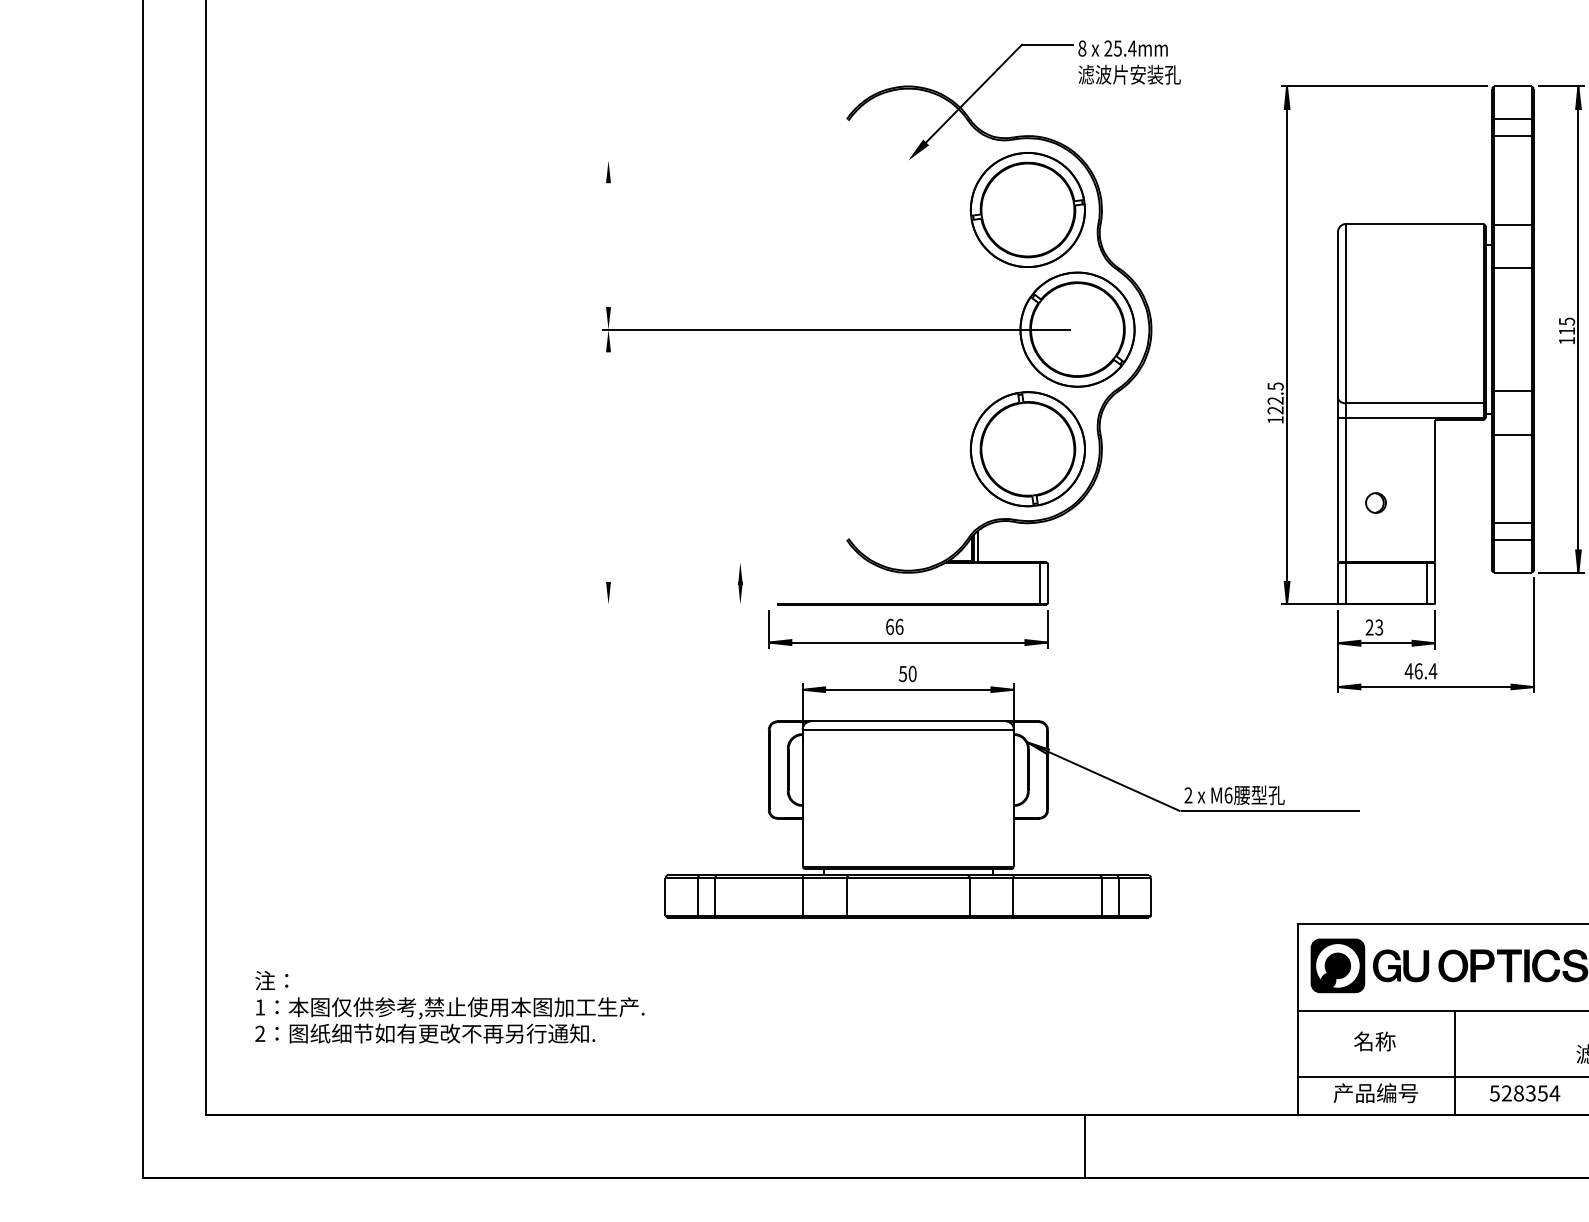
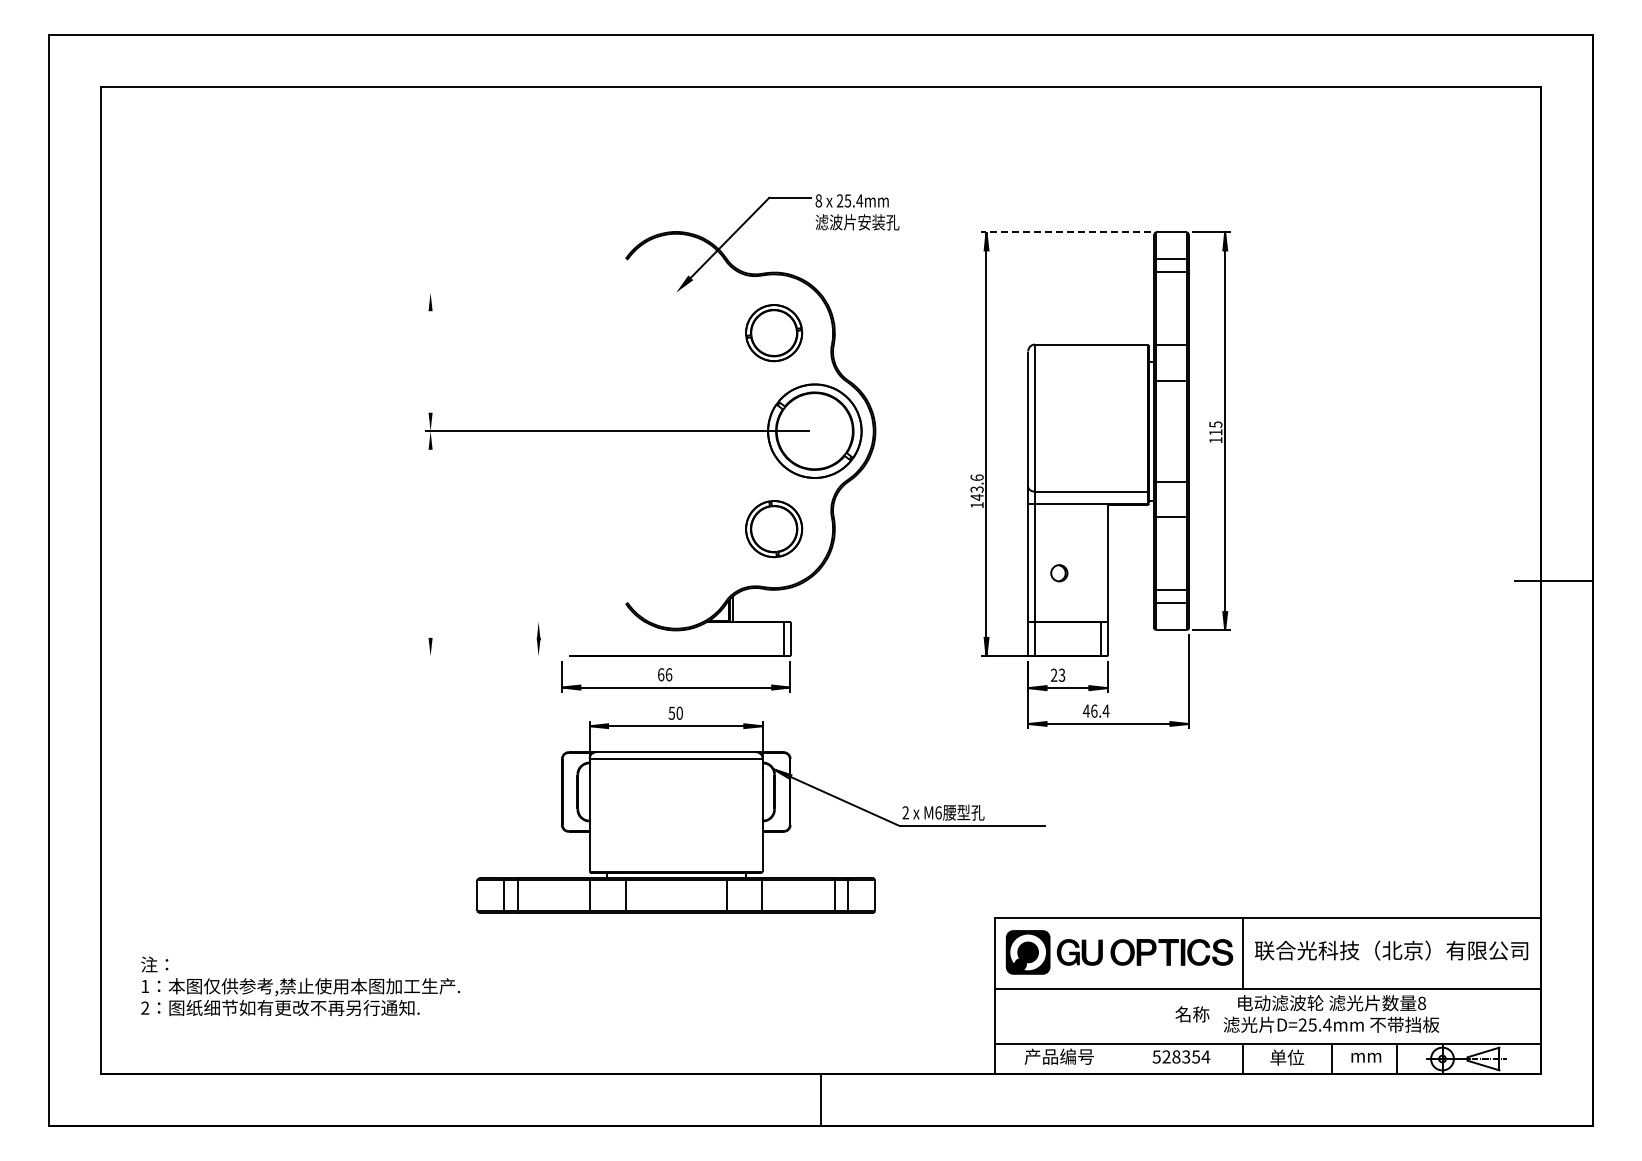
line: (1384, 87) -> (1066, 232), solid -> dashed
part: (1027, 209) -> (773, 332), size x0.6
text: (1274, 398) -> (976, 487), 122.5 -> 143.6
part: (1027, 448) -> (773, 528), size x0.6
text: (1374, 1041) -> (1192, 1014), moved
line: (1454, 1062) -> (1123, 1031), removed

